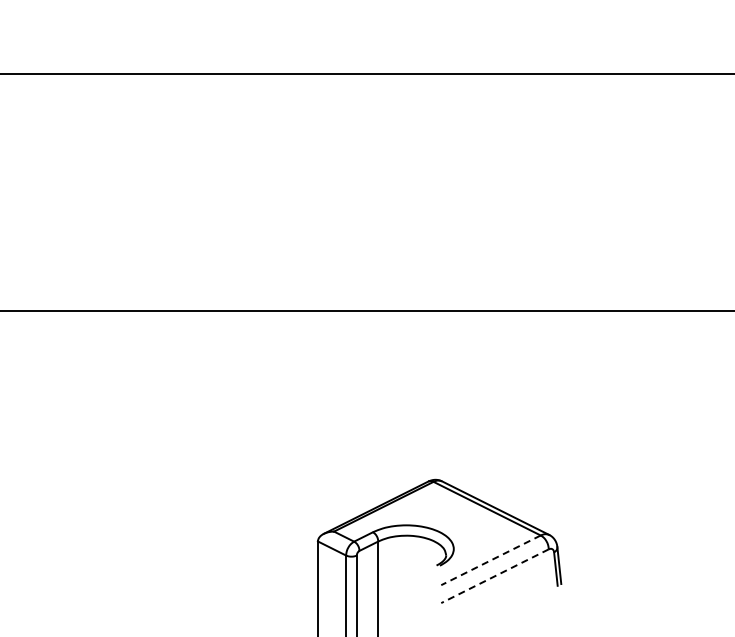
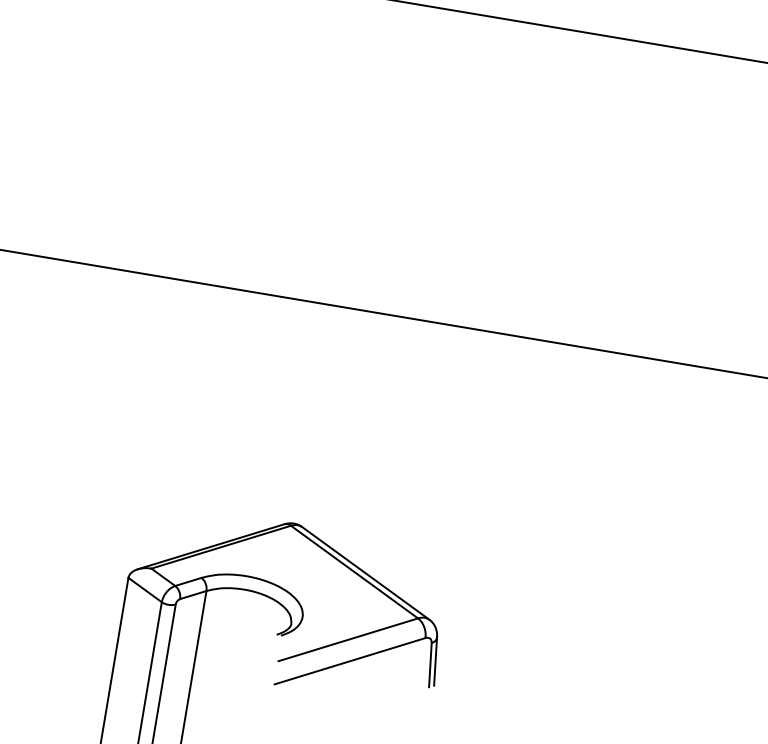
line: (491, 560) -> (348, 640), dashed -> solid
line: (494, 576) -> (349, 661), dashed -> solid

